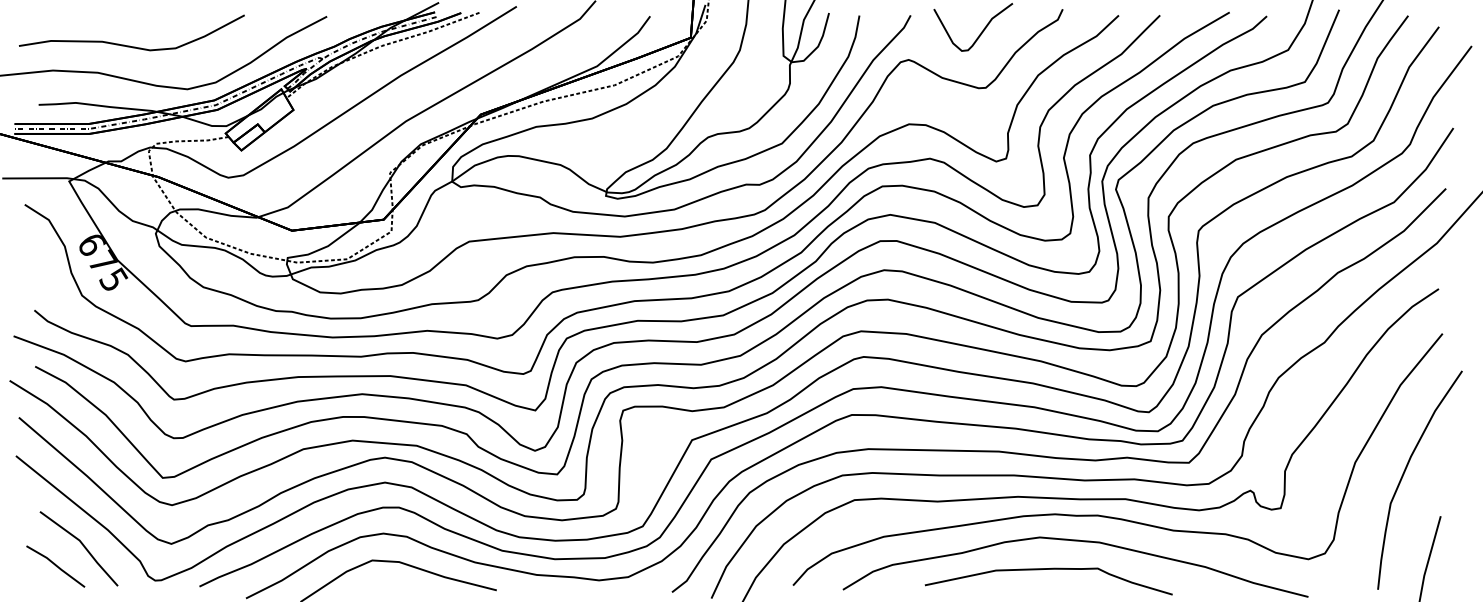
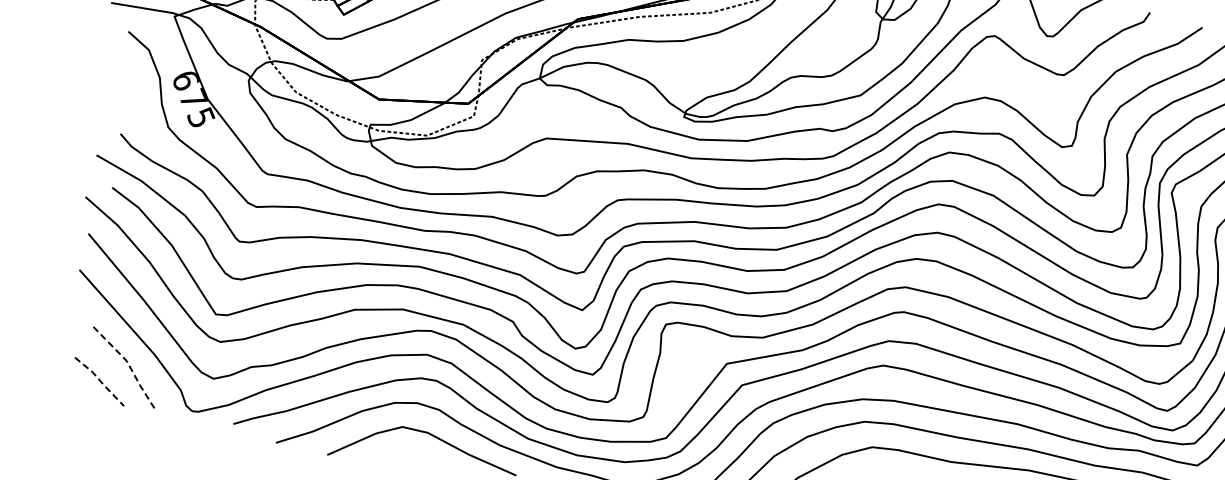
line: (83, 545) -> (129, 366), solid -> dashed
line: (56, 565) -> (100, 380), solid -> dashed

